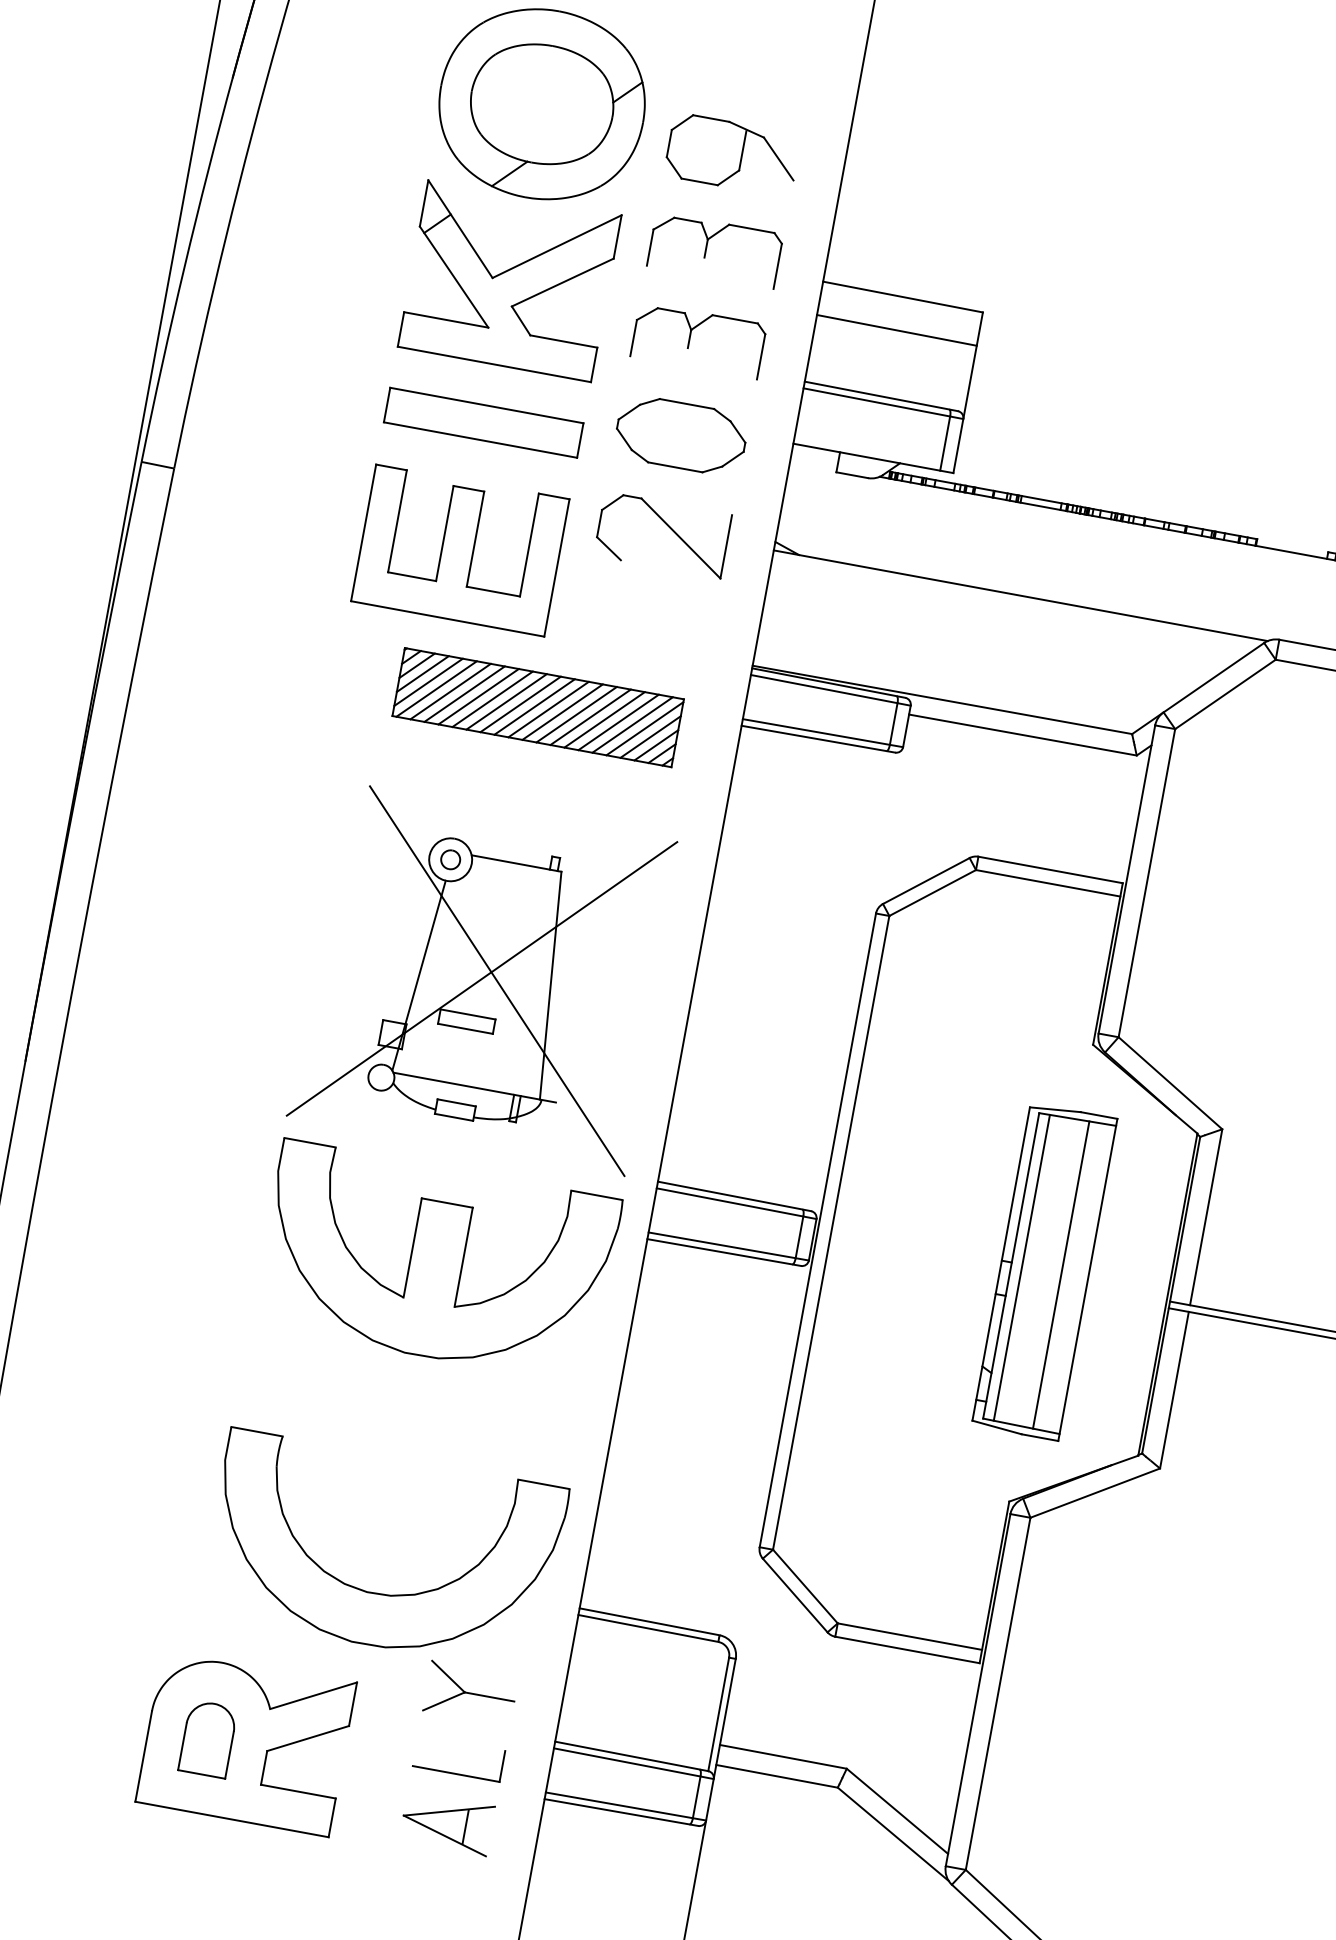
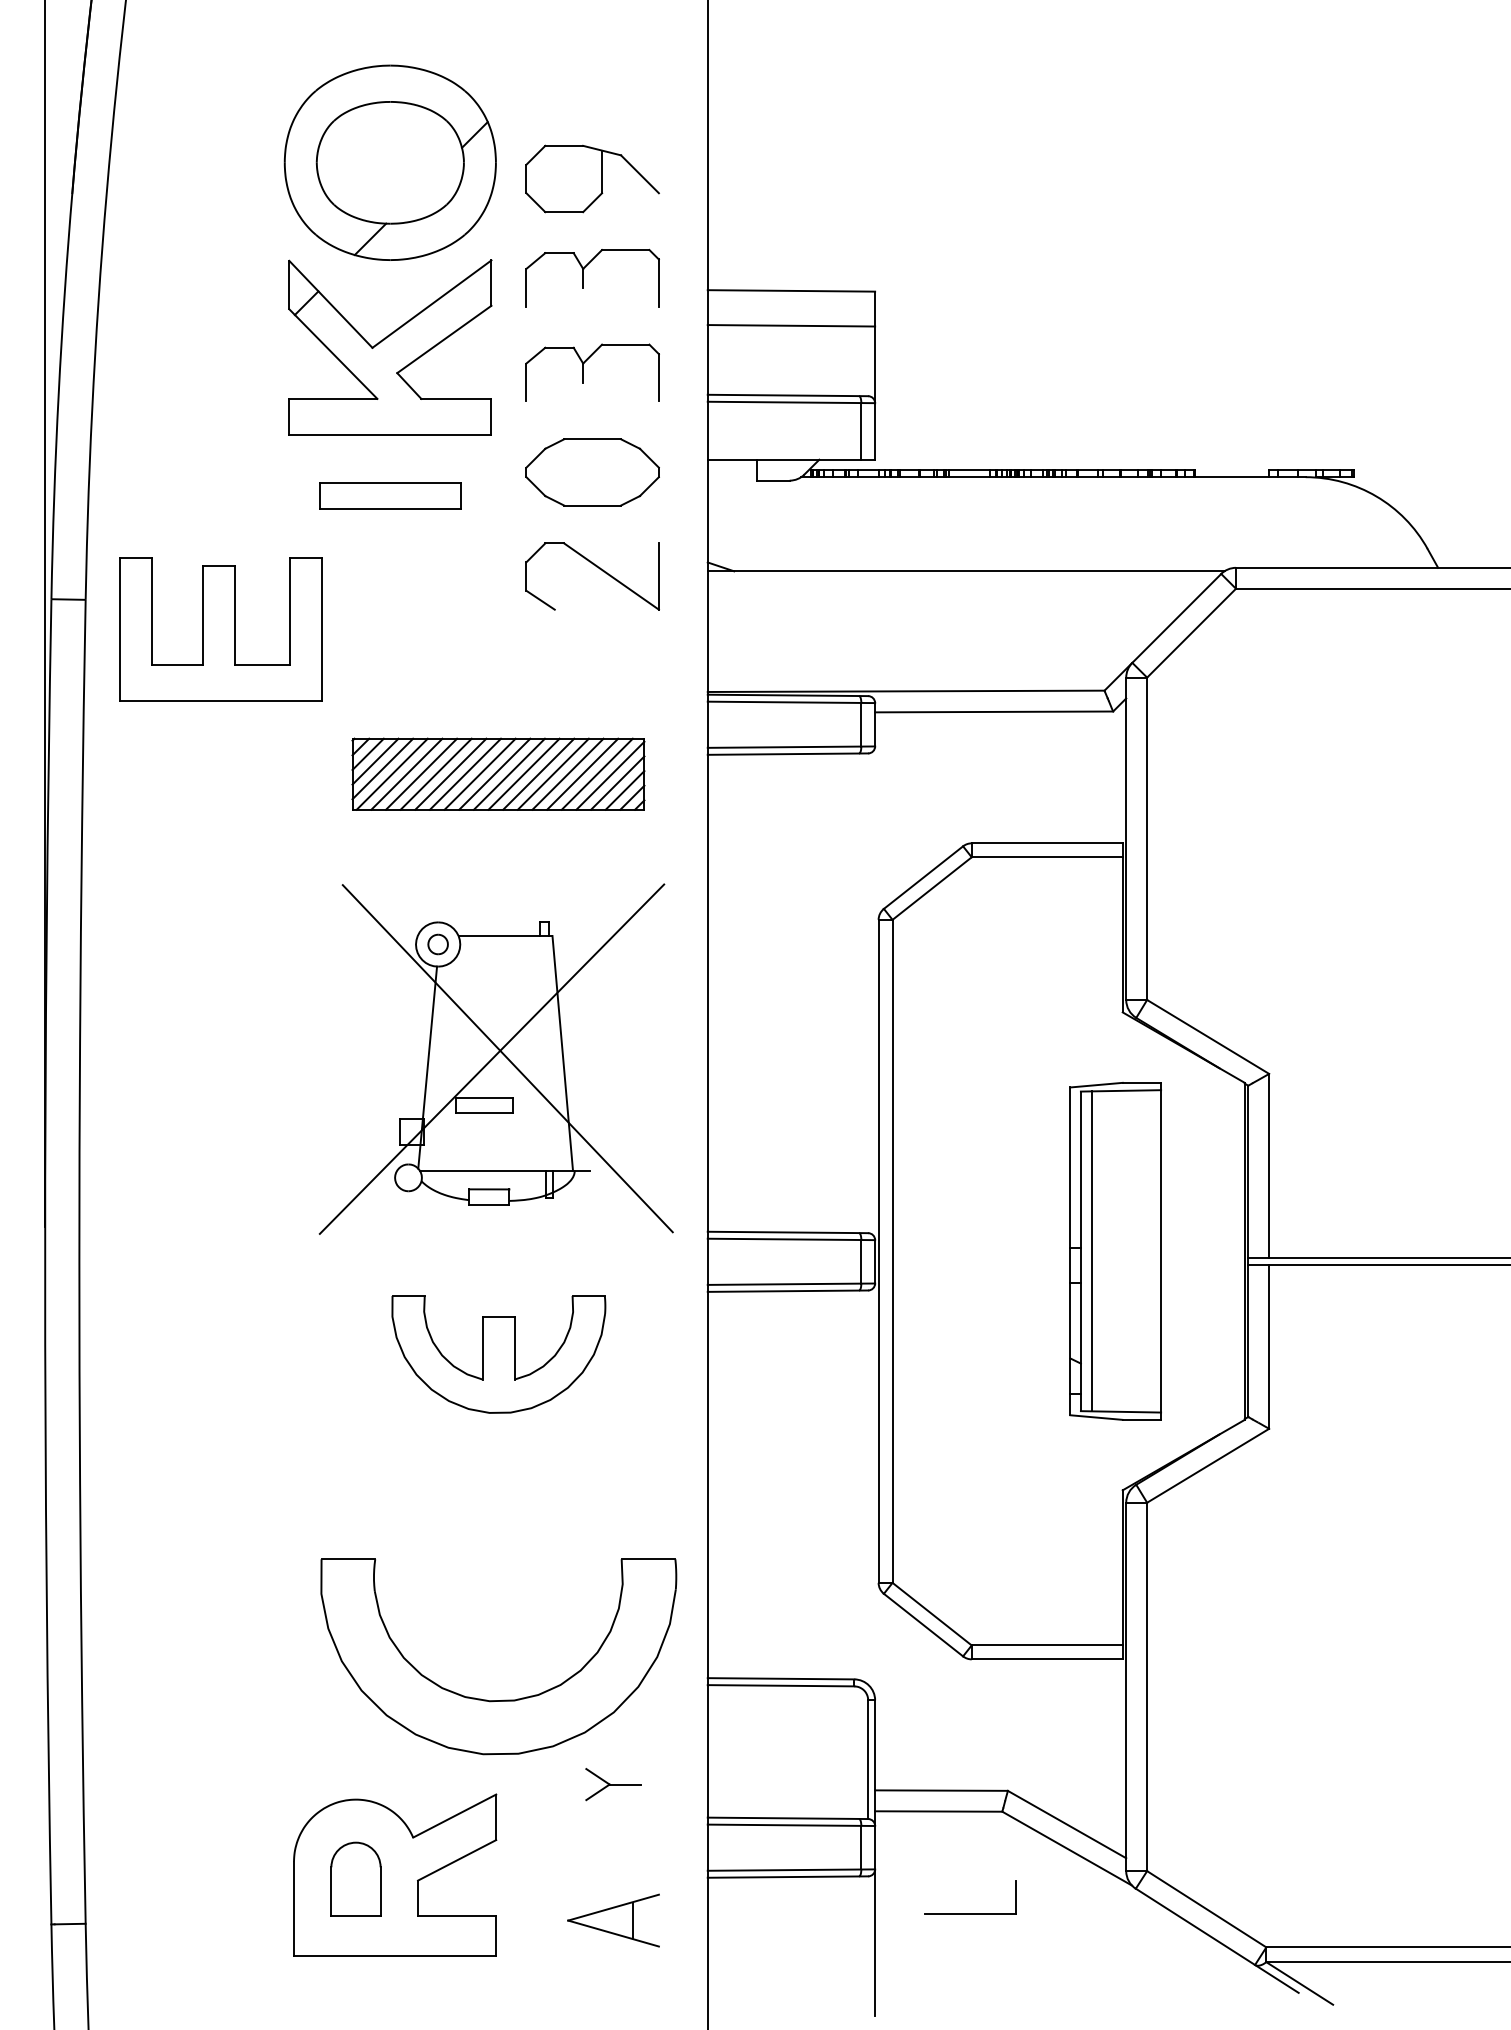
part: (482, 422) -> (389, 495), size x0.7
part: (459, 550) -> (220, 629), moved
part: (436, 1262) -> (498, 1354), size x0.6
line: (1061, 1275) -> (1133, 1251), removed
part: (470, 1693) -> (613, 1784), size x0.6
part: (456, 1773) -> (970, 1913), moved

